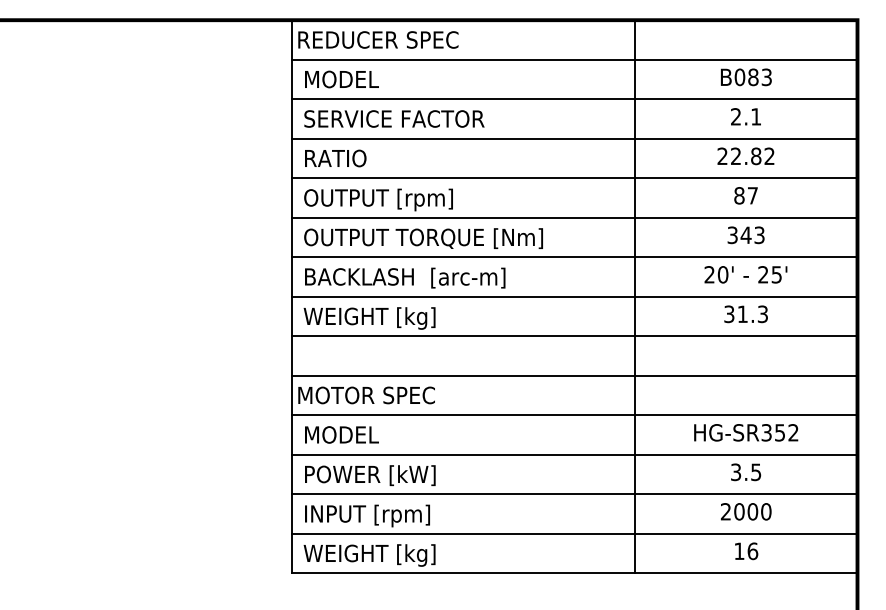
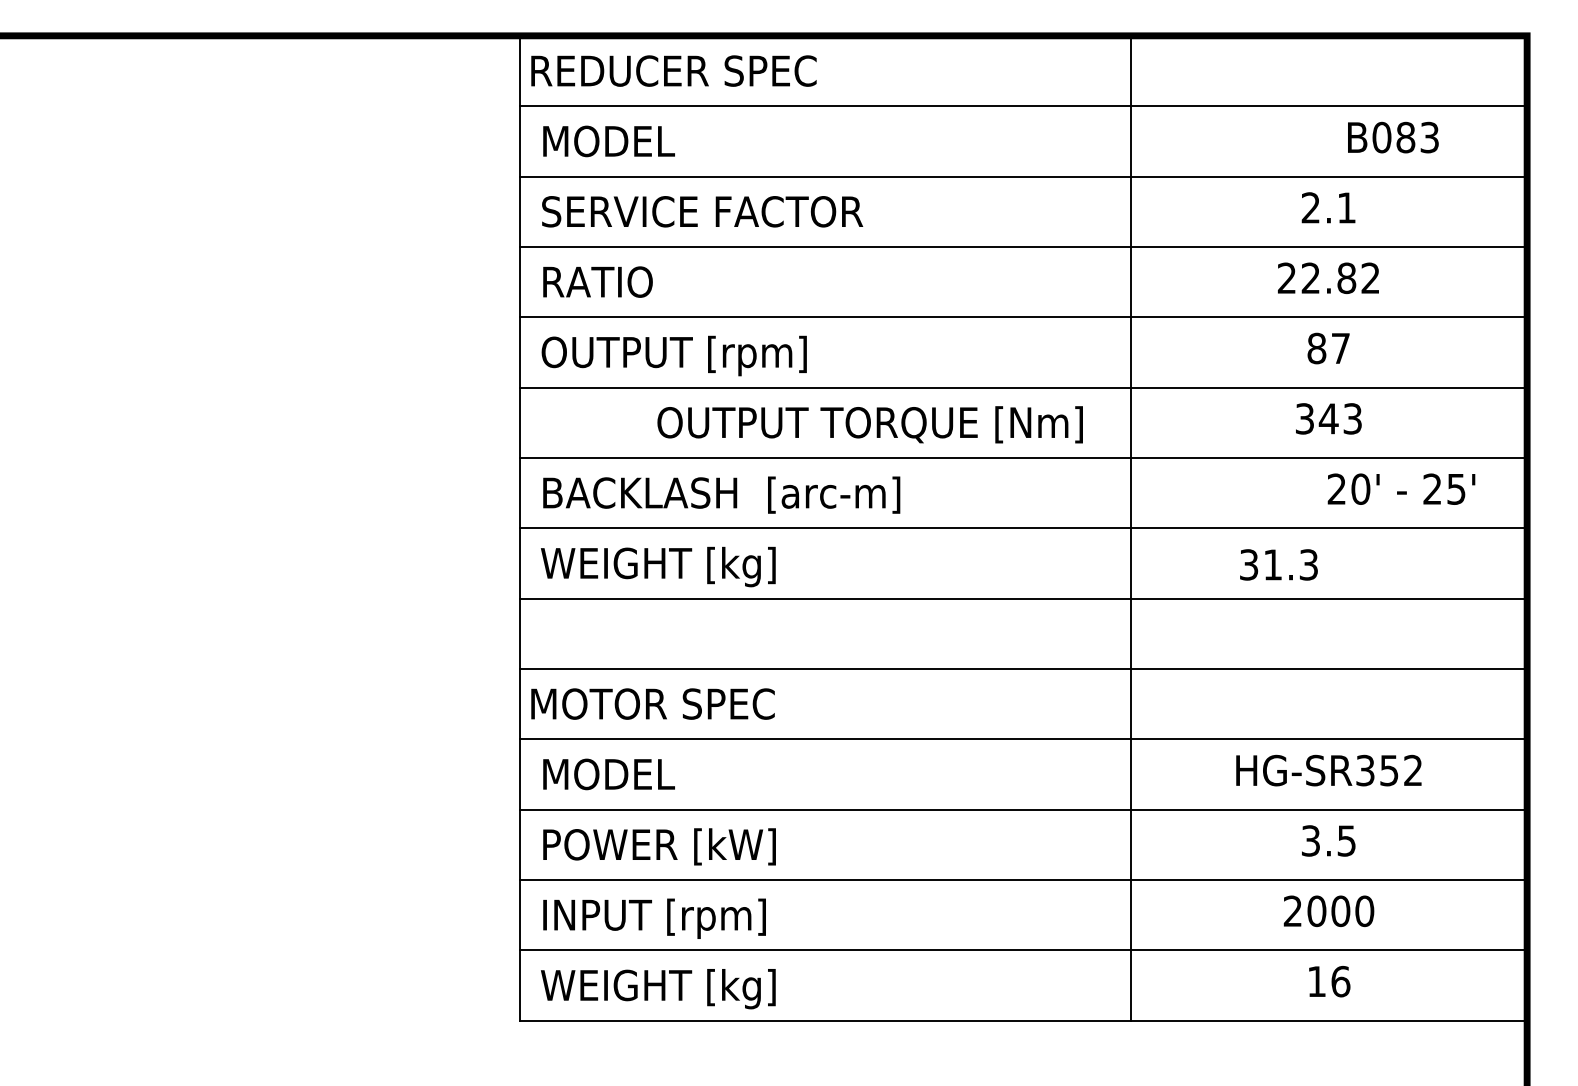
text: (746, 77) -> (1393, 137), moved
text: (423, 238) -> (870, 424), moved
text: (745, 274) -> (1400, 488), moved
text: (745, 314) -> (1277, 565), moved

